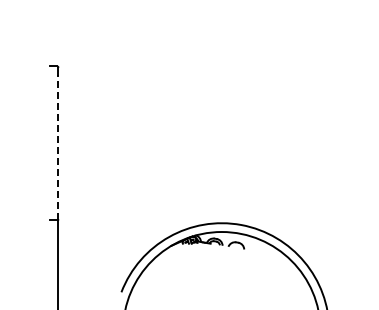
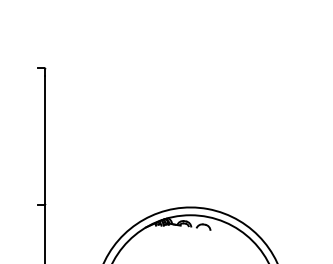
line: (58, 147) -> (45, 140), dashed -> solid

